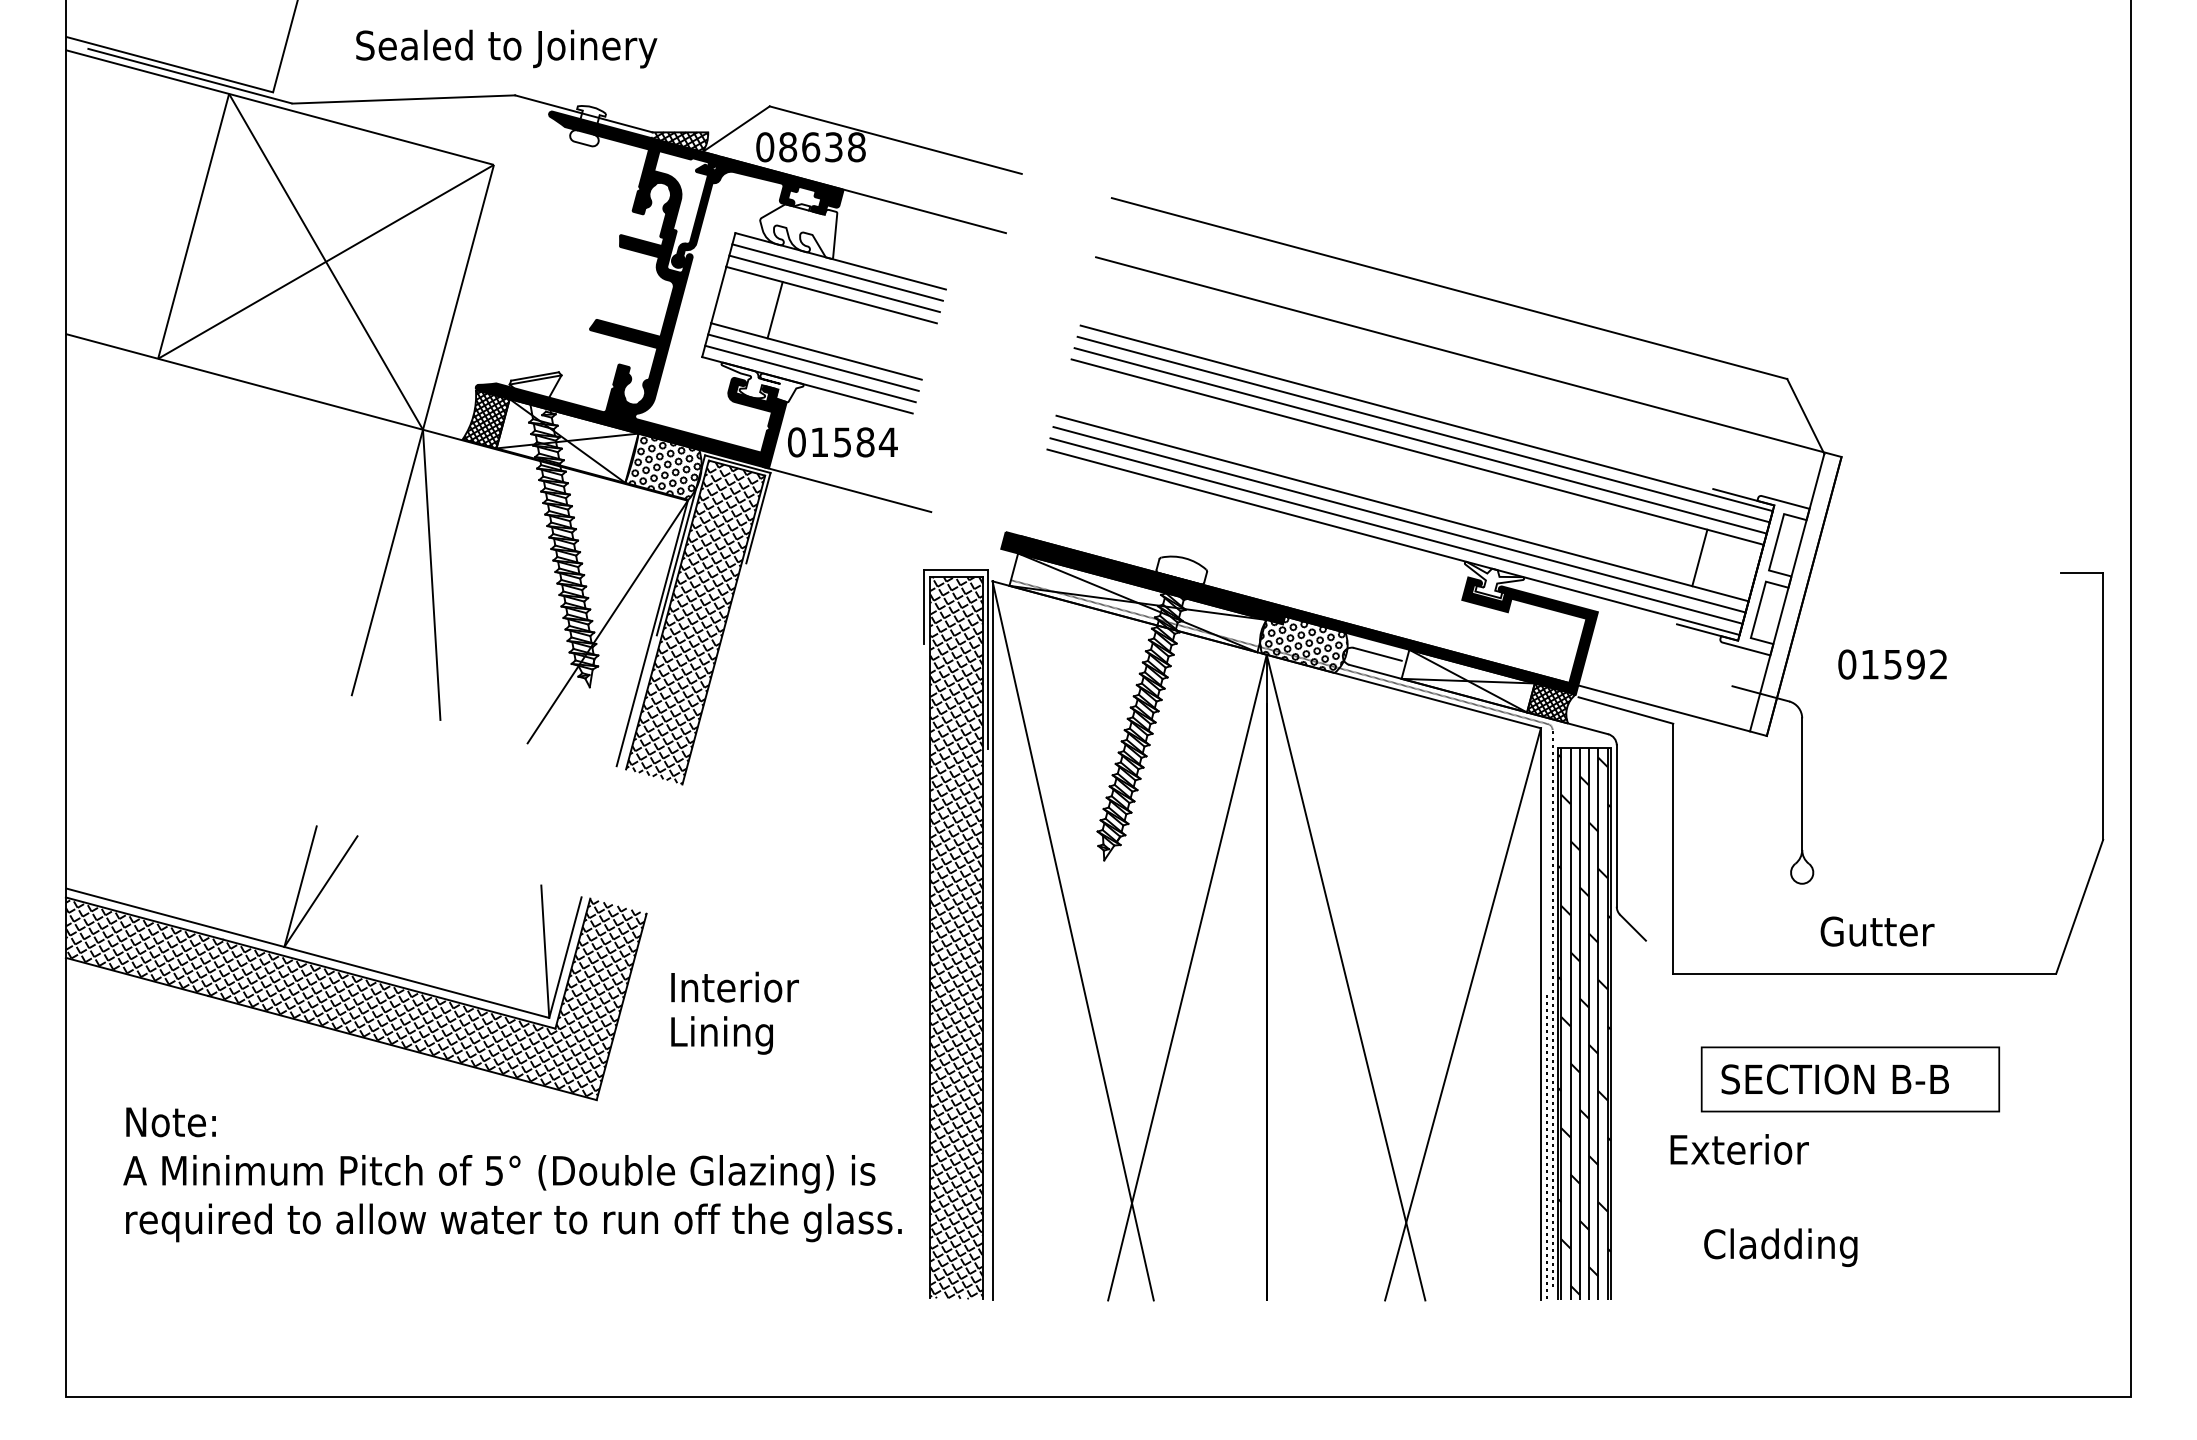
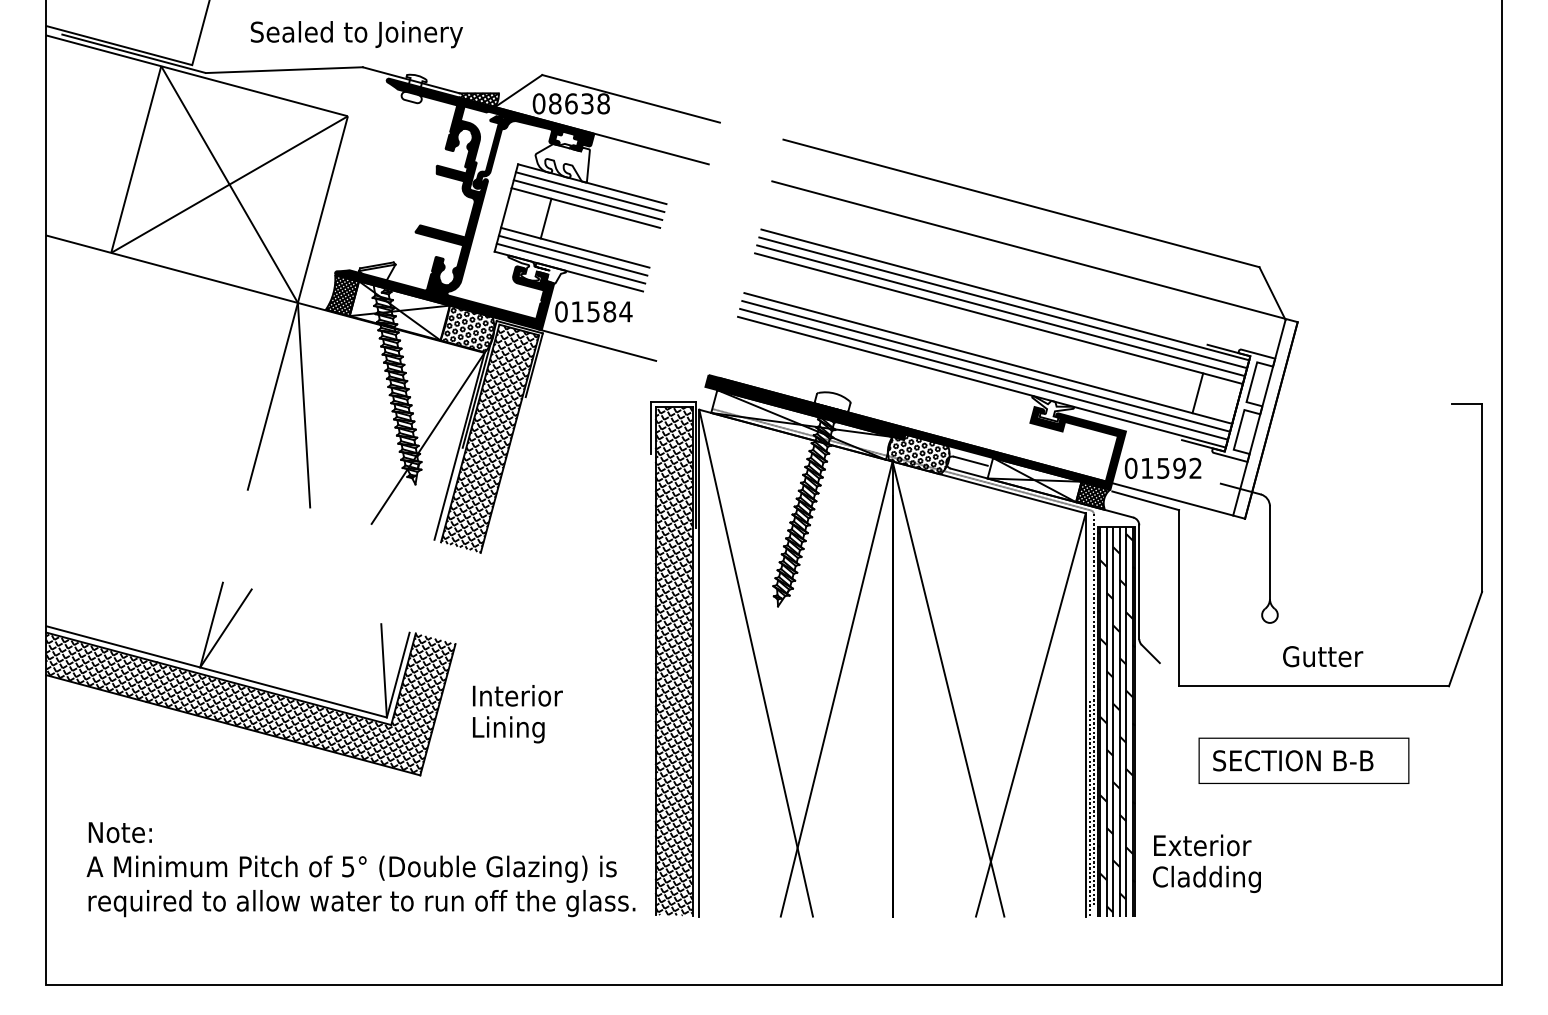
text: (1892, 664) -> (1163, 468), moved
text: (1739, 1149) -> (1202, 845), moved
text: (512, 1174) -> (360, 869), moved
text: (1780, 1247) -> (1206, 879), moved

